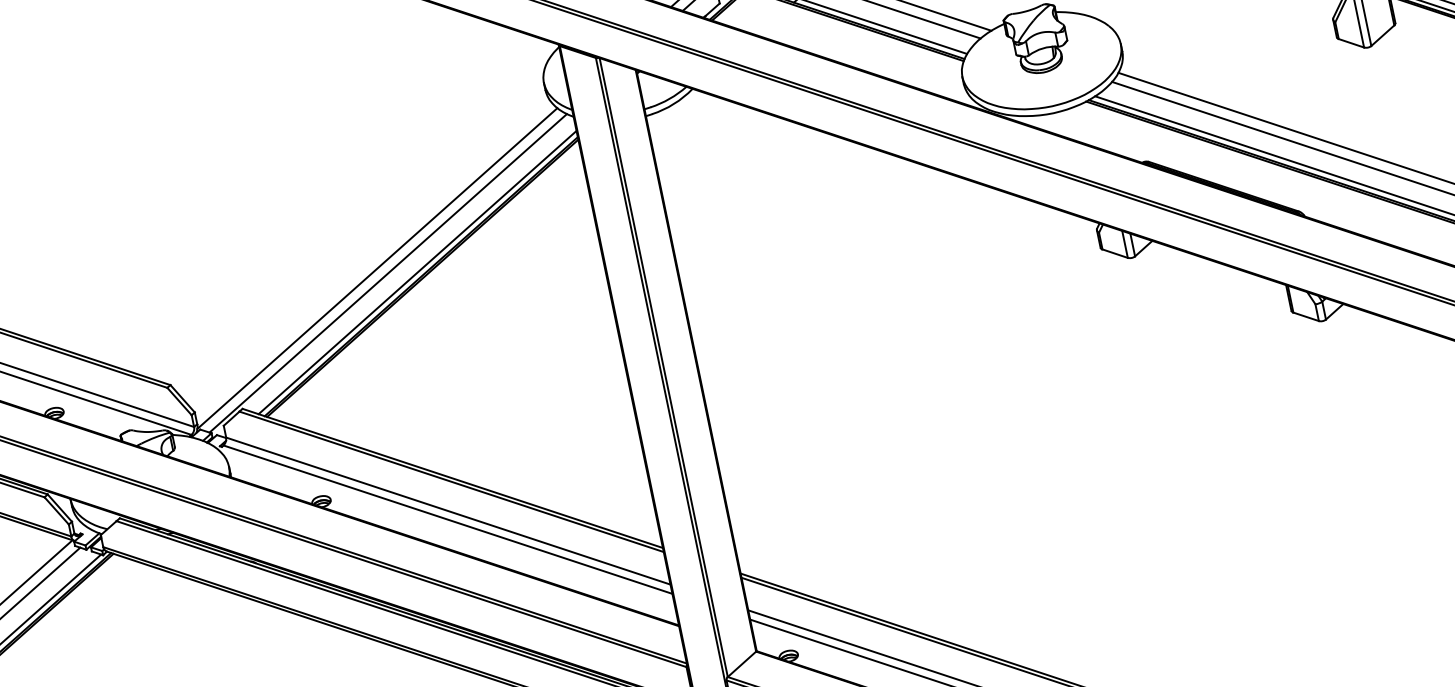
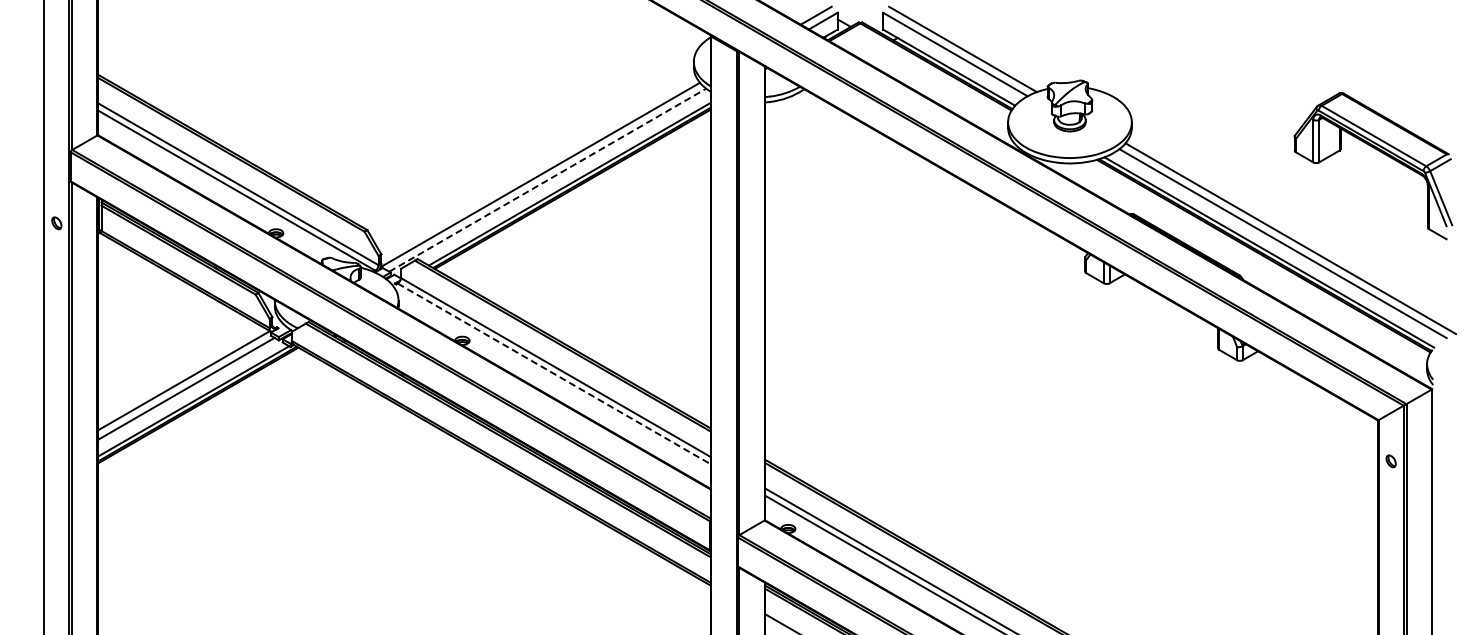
line: (389, 272) -> (548, 179), solid -> dashed
line: (448, 519) -> (554, 373), solid -> dashed

